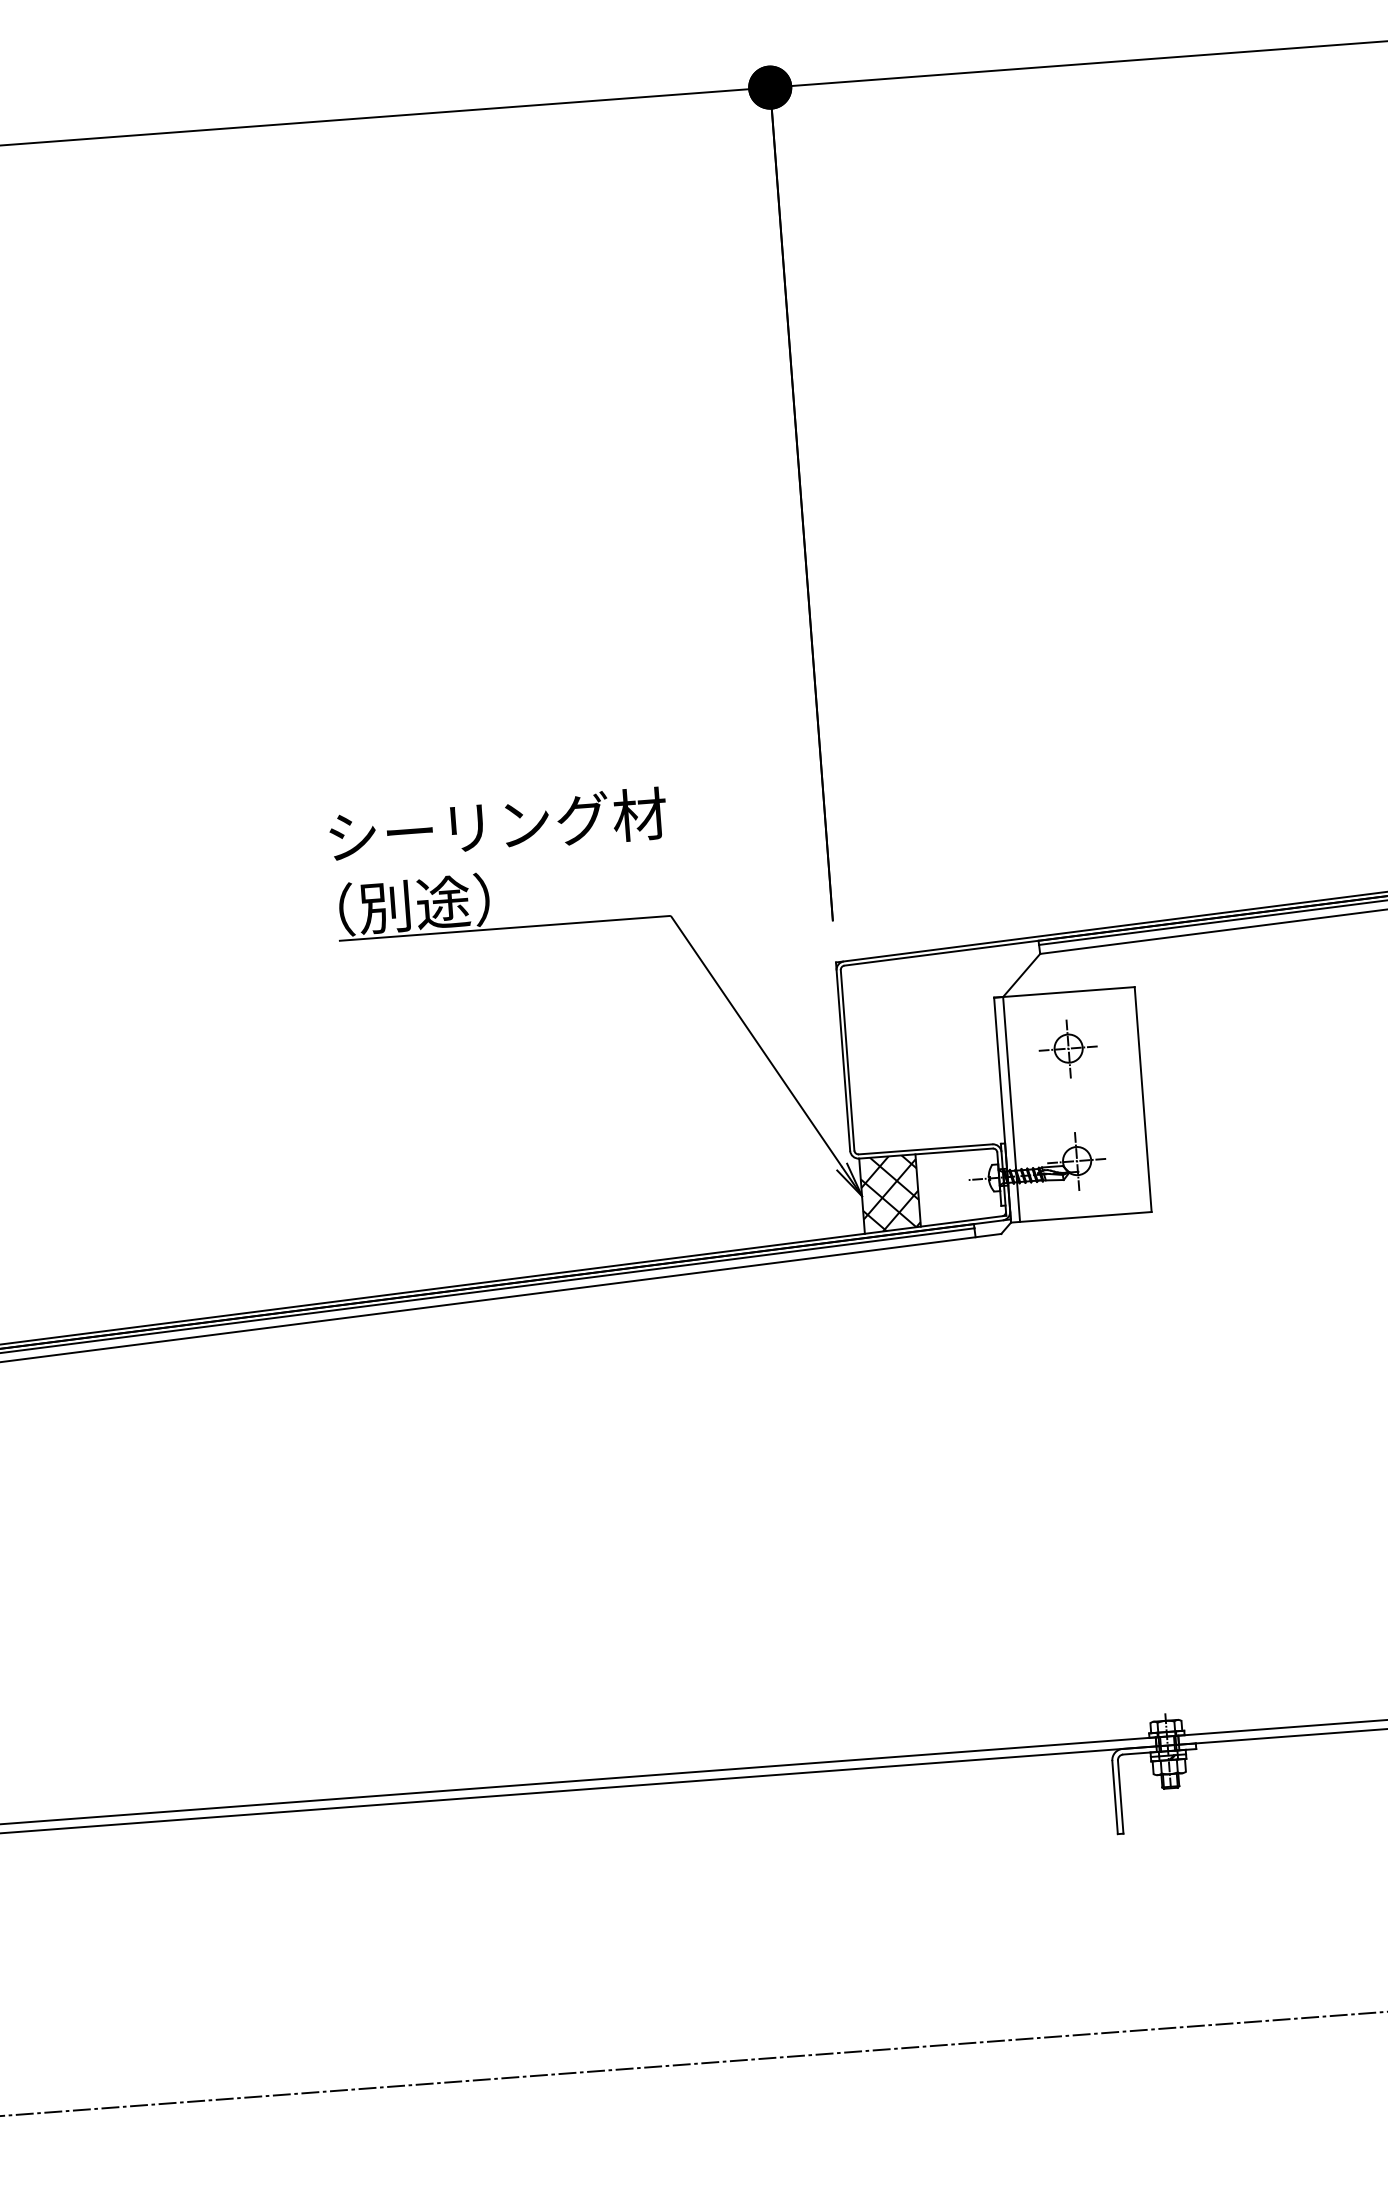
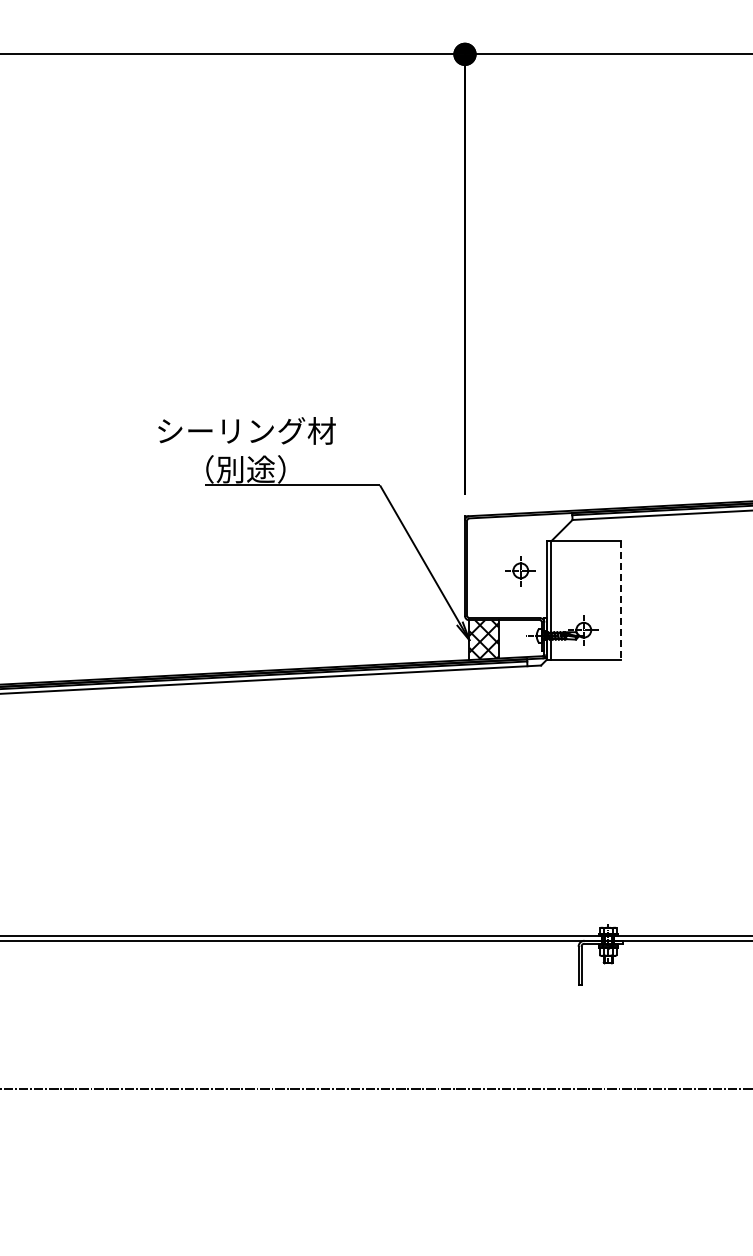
text: (497, 824) -> (246, 430), moved
part: (1068, 1049) -> (520, 571), moved
line: (1142, 1101) -> (620, 601), solid -> dashed

